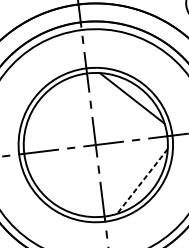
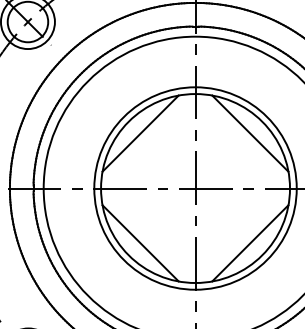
line: (49, 108) -> (140, 133), added
line: (142, 181) -> (250, 243), dashed -> solid
line: (59, 191) -> (140, 243), added

